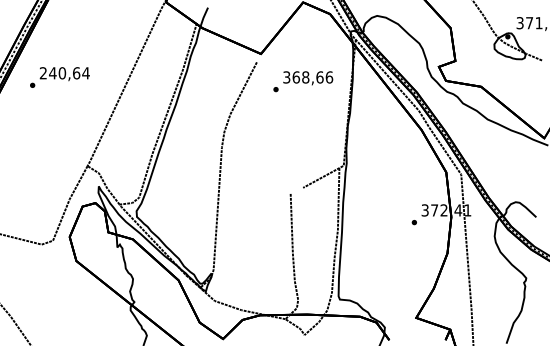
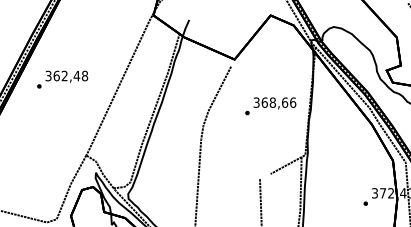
text: (64, 73) -> (66, 76), 240,64 -> 362,48
text: (303, 81) -> (270, 106), moved

